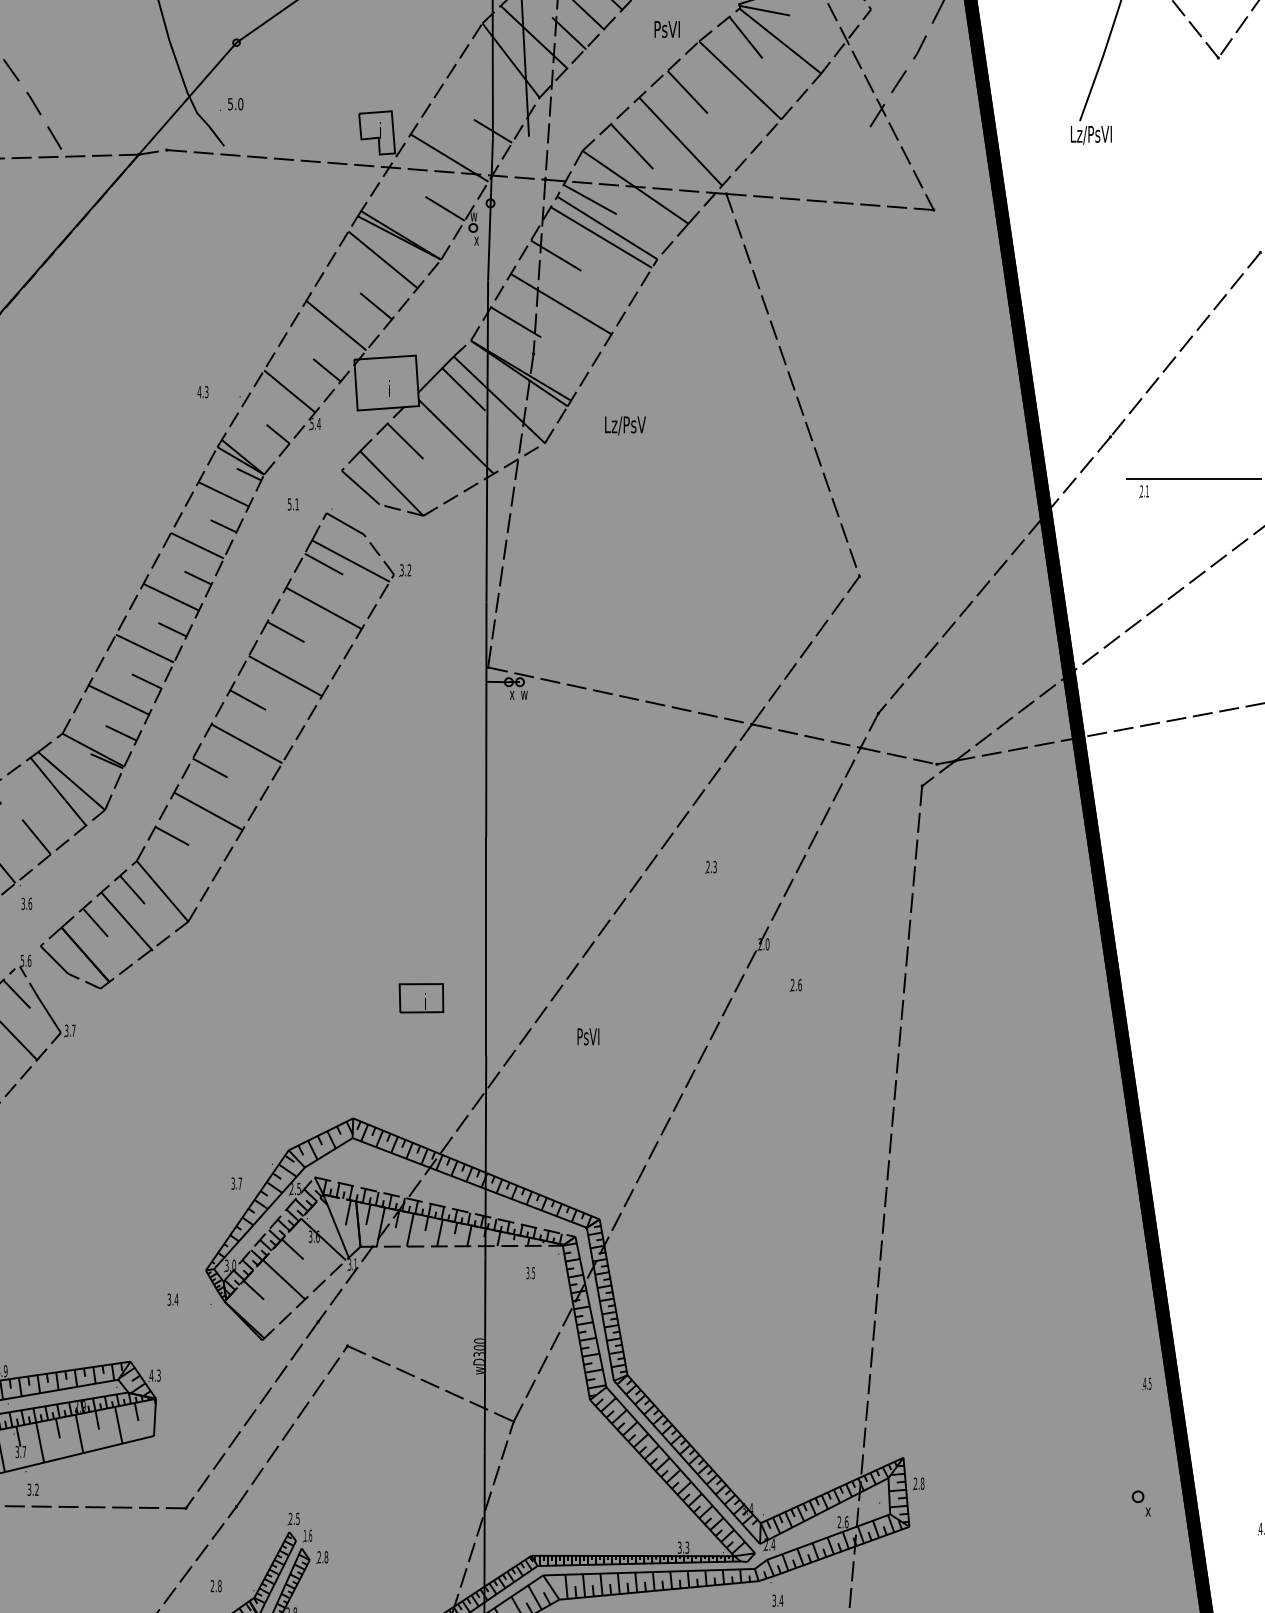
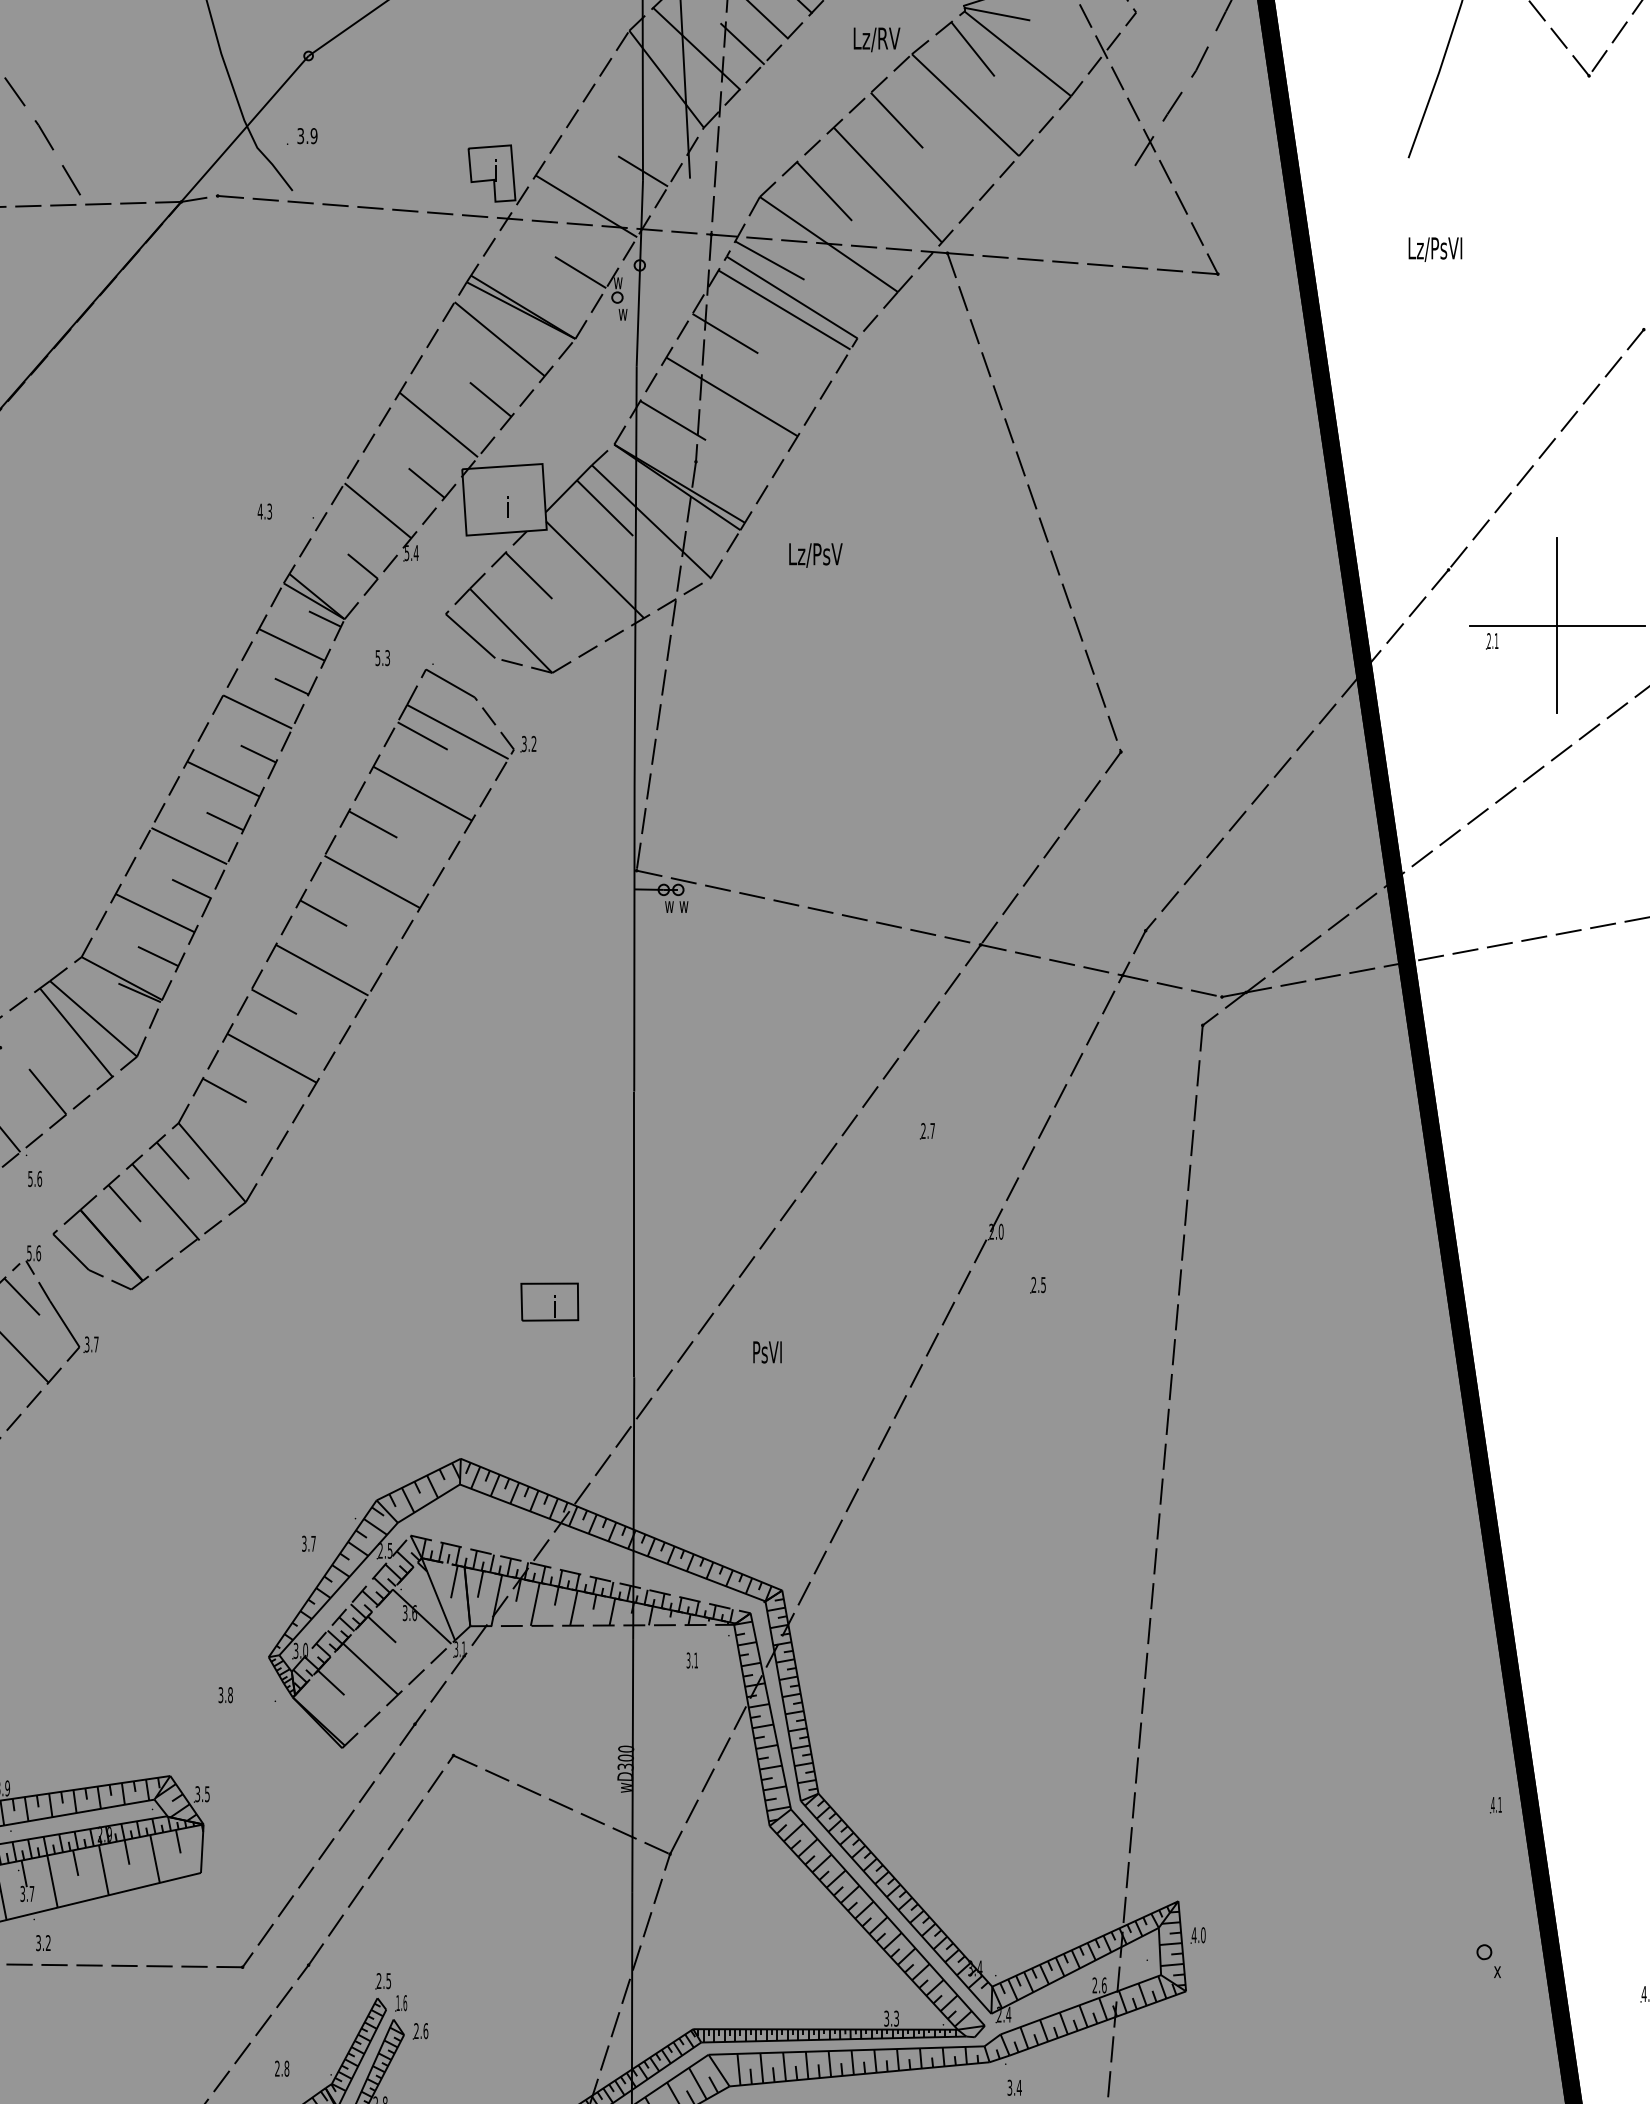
text: (672, 30) -> (877, 39), PsVI -> Lz/RV
text: (235, 104) -> (307, 136), 5.0 -> 3.9
text: (1091, 135) -> (1435, 249), moved
text: (477, 240) -> (622, 314), x -> w
line: (1194, 479) -> (1557, 625), added
text: (297, 504) -> (387, 658), 5.1 -> 5.3
text: (513, 694) -> (669, 906), x -> w
text: (714, 867) -> (932, 1131), 2.3 -> 2.7
text: (23, 901) -> (30, 1175), 3.6 -> 5.6
text: (800, 984) -> (1043, 1284), 2.6 -> 2.5
text: (533, 1273) -> (695, 1660), 3.5 -> 3.1
text: (175, 1299) -> (229, 1695), 3.4 -> 3.8
text: (155, 1375) -> (202, 1794), 4.3 -> 3.5
text: (1149, 1383) -> (1499, 1804), 4.5 -> 4.1
text: (918, 1483) -> (1198, 1934), 2.8 -> 4.0
text: (326, 1556) -> (425, 2030), 2.8 -> 2.6

